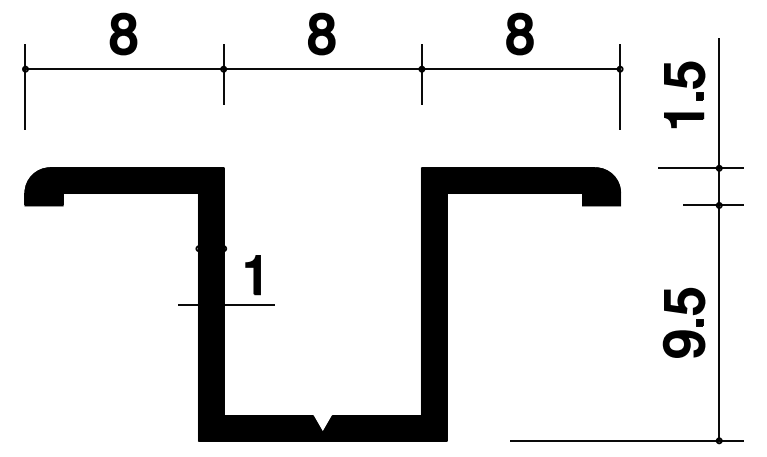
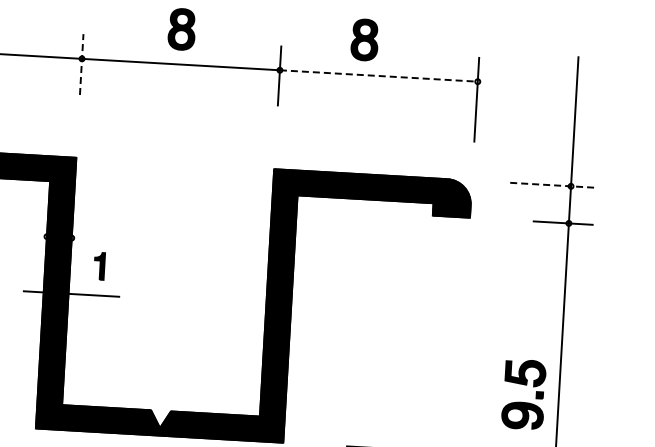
part: (519, 33) -> (364, 39), moved
line: (521, 69) -> (379, 76), solid -> dashed
line: (223, 74) -> (81, 64), solid -> dashed
part: (684, 87) -> (541, 103), removed
line: (701, 168) -> (553, 185), solid -> dashed
part: (252, 275) -> (98, 266), size x0.7
part: (683, 330) -> (522, 402), moved

